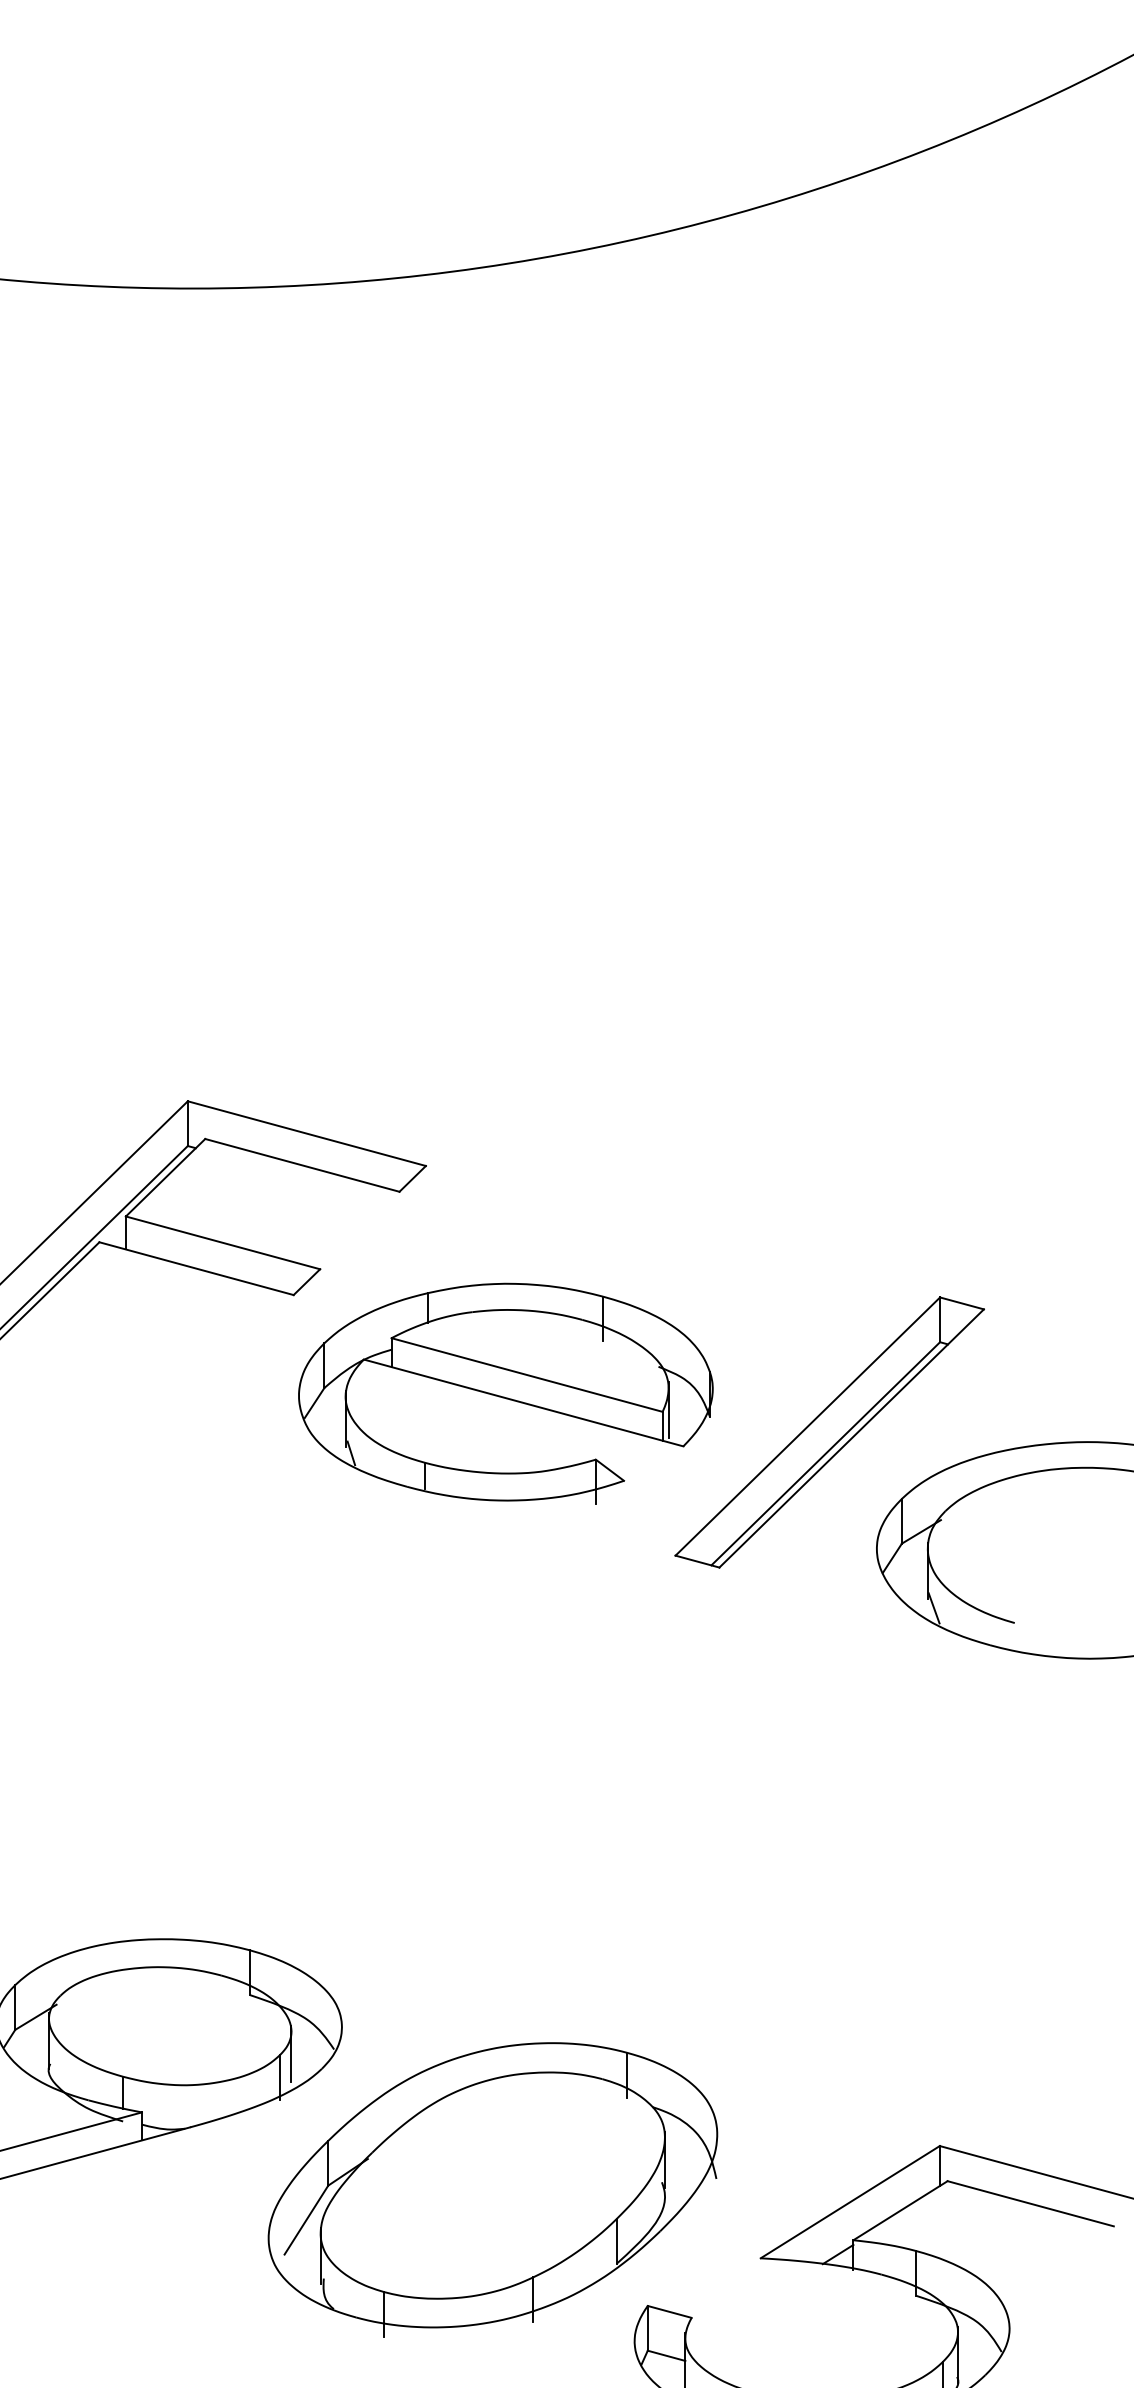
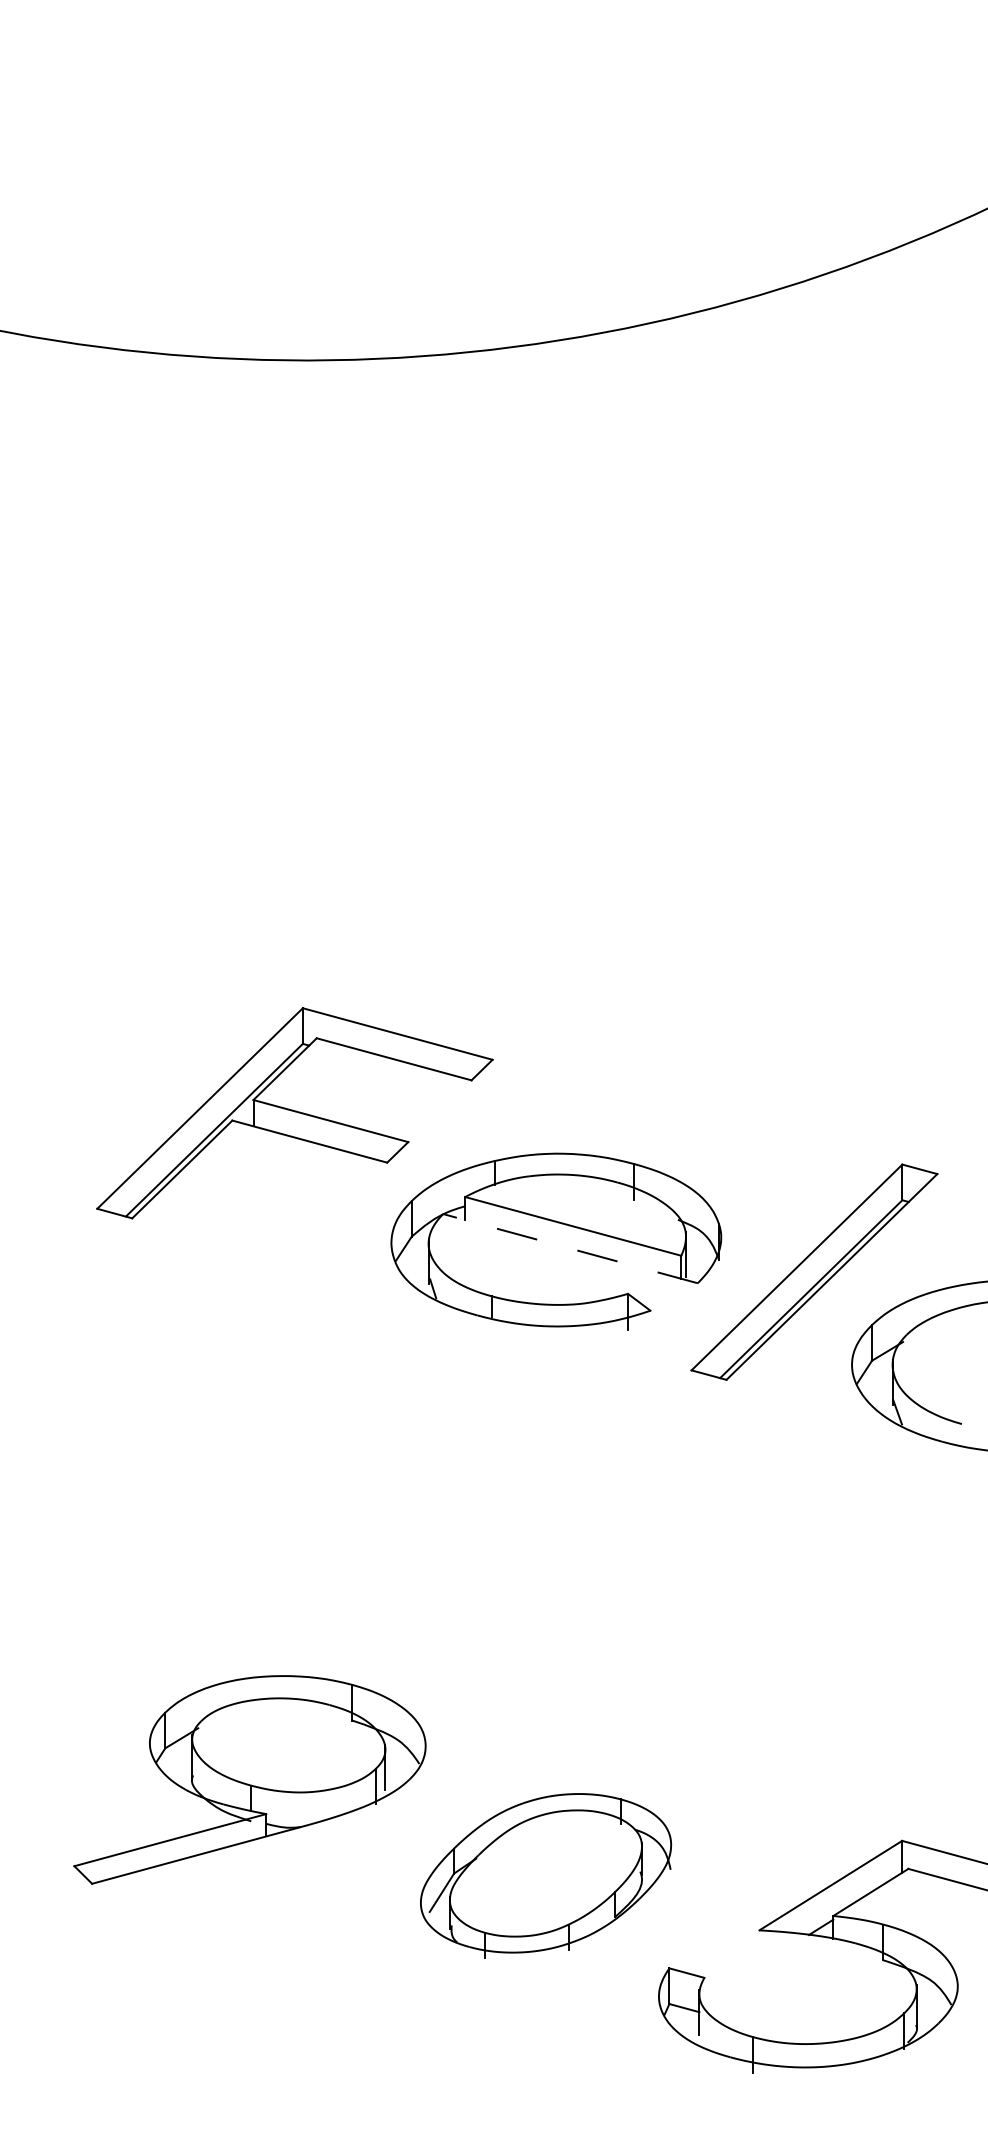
line: (523, 1402) -> (570, 1248), solid -> dashed
part: (492, 2189) -> (545, 1875), size x0.7

